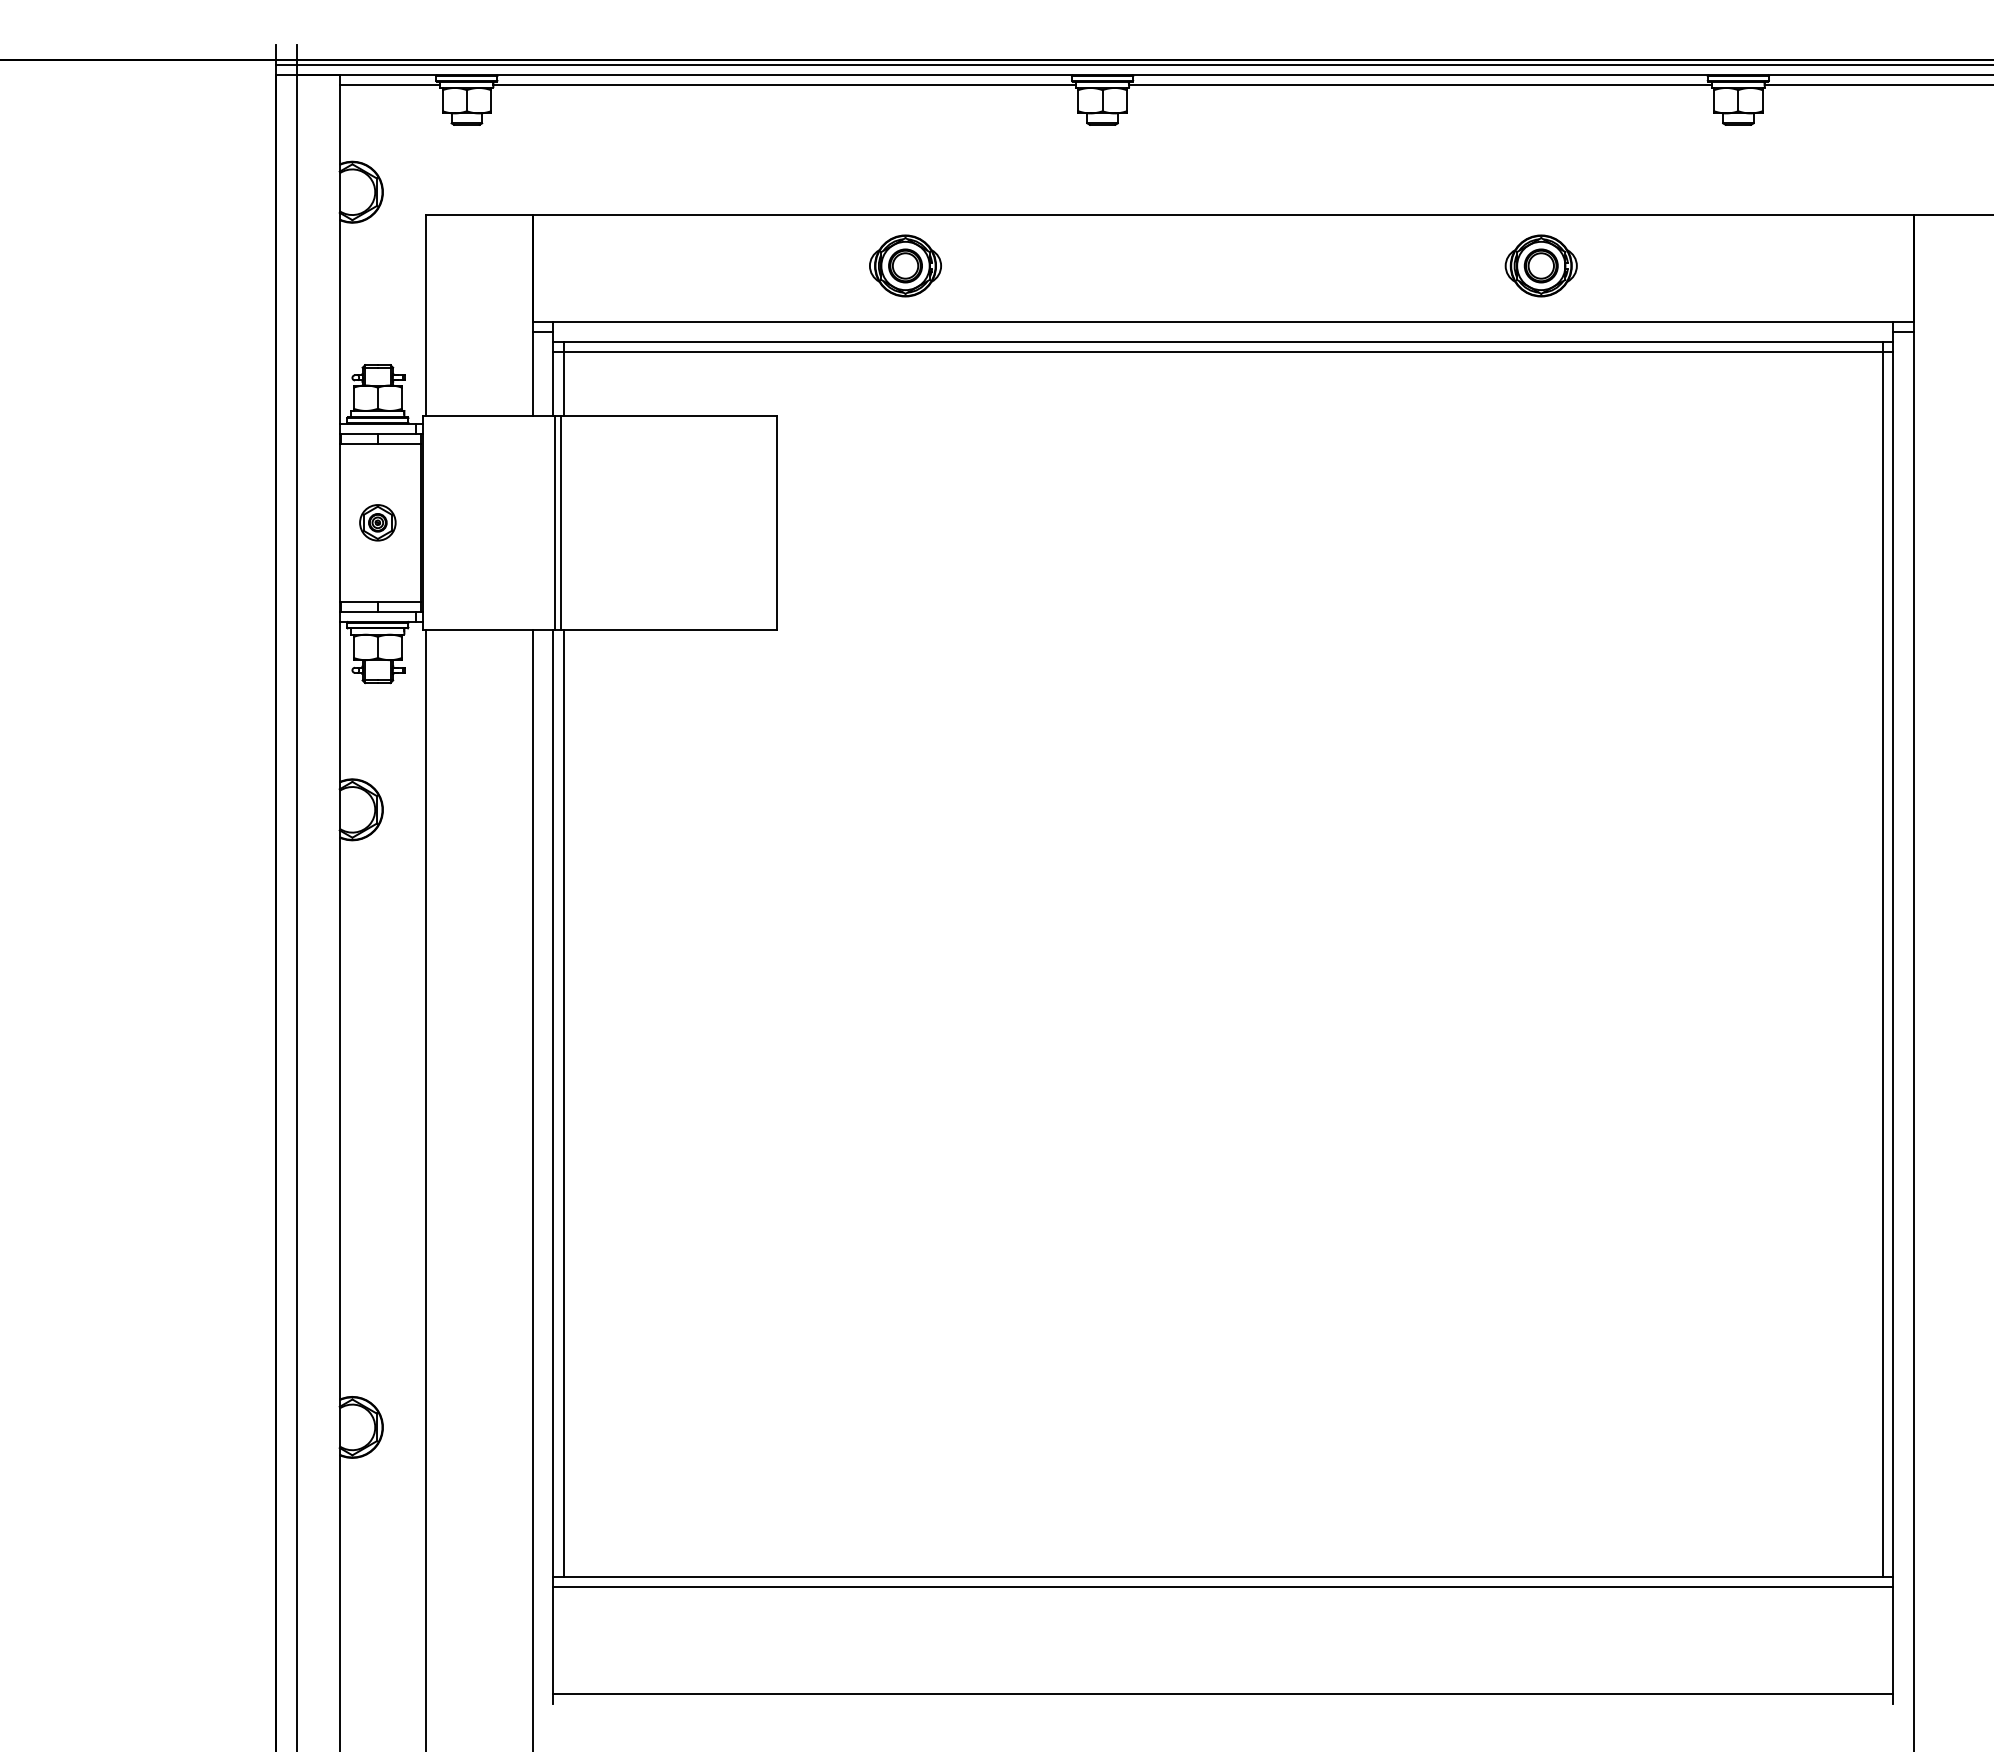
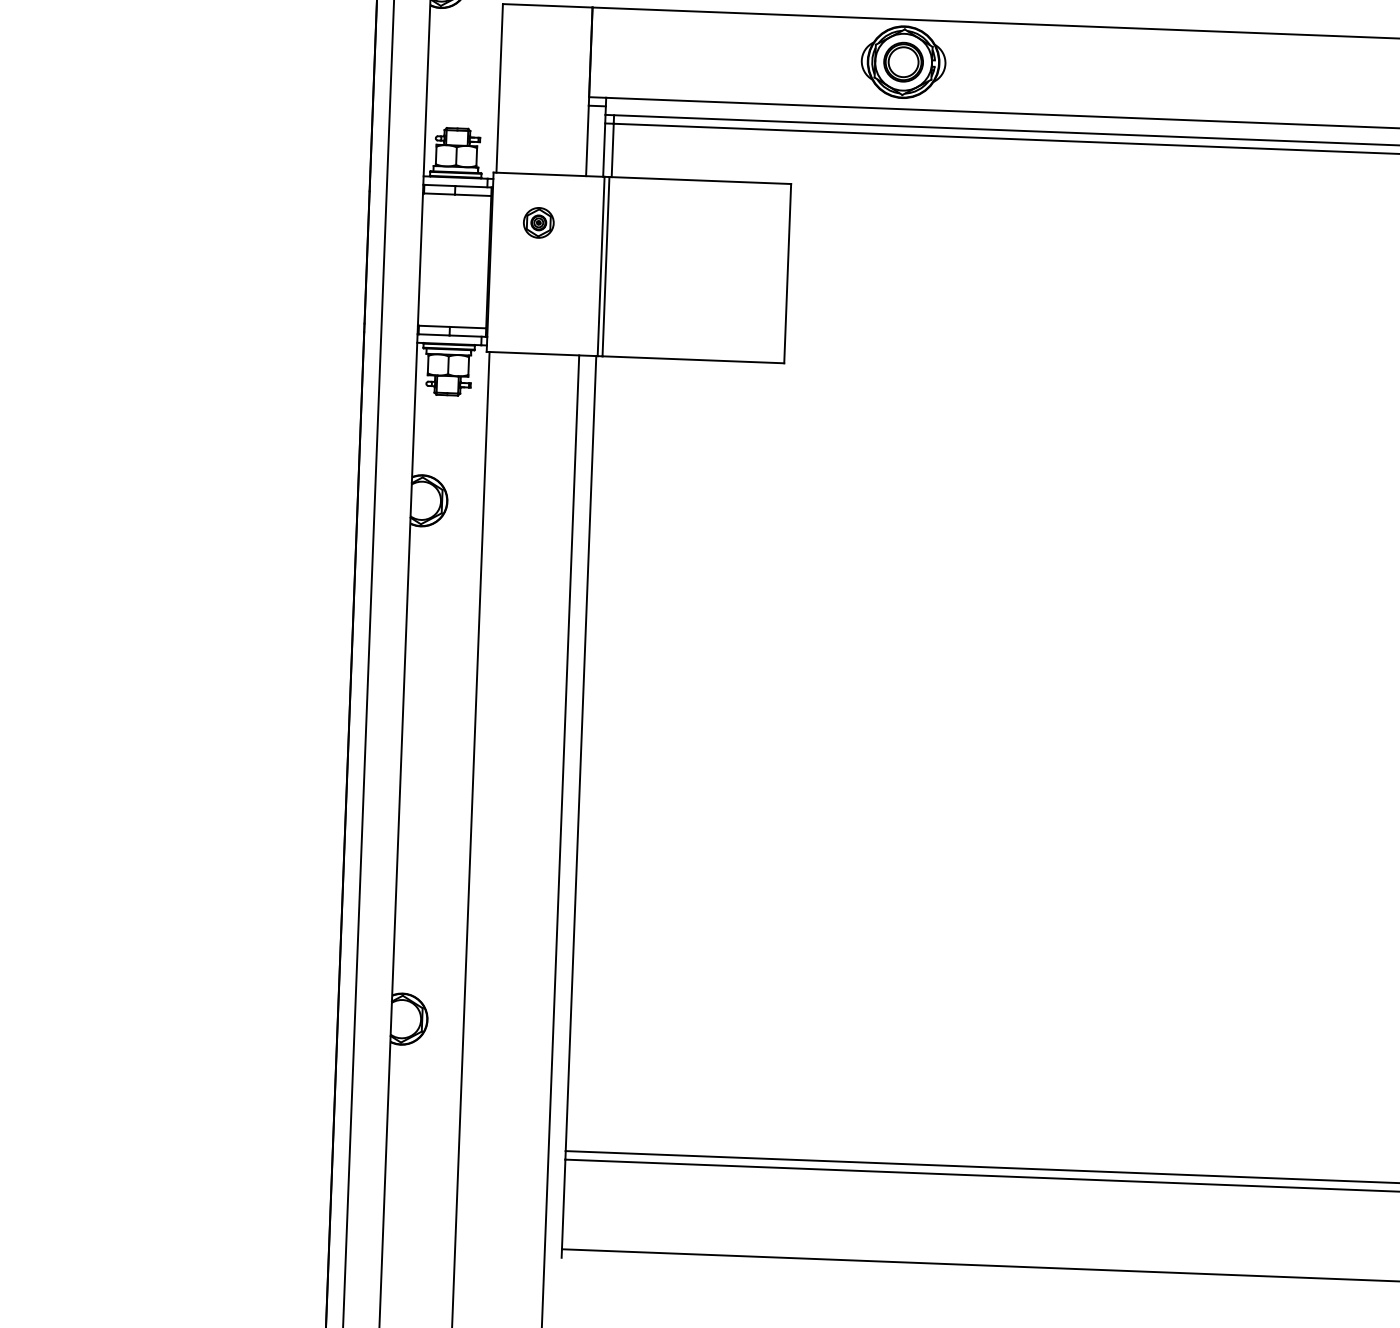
part: (905, 265) -> (903, 61), size x1.4
part: (377, 522) -> (538, 222), moved
line: (563, 1102) -> (589, 753), removed

